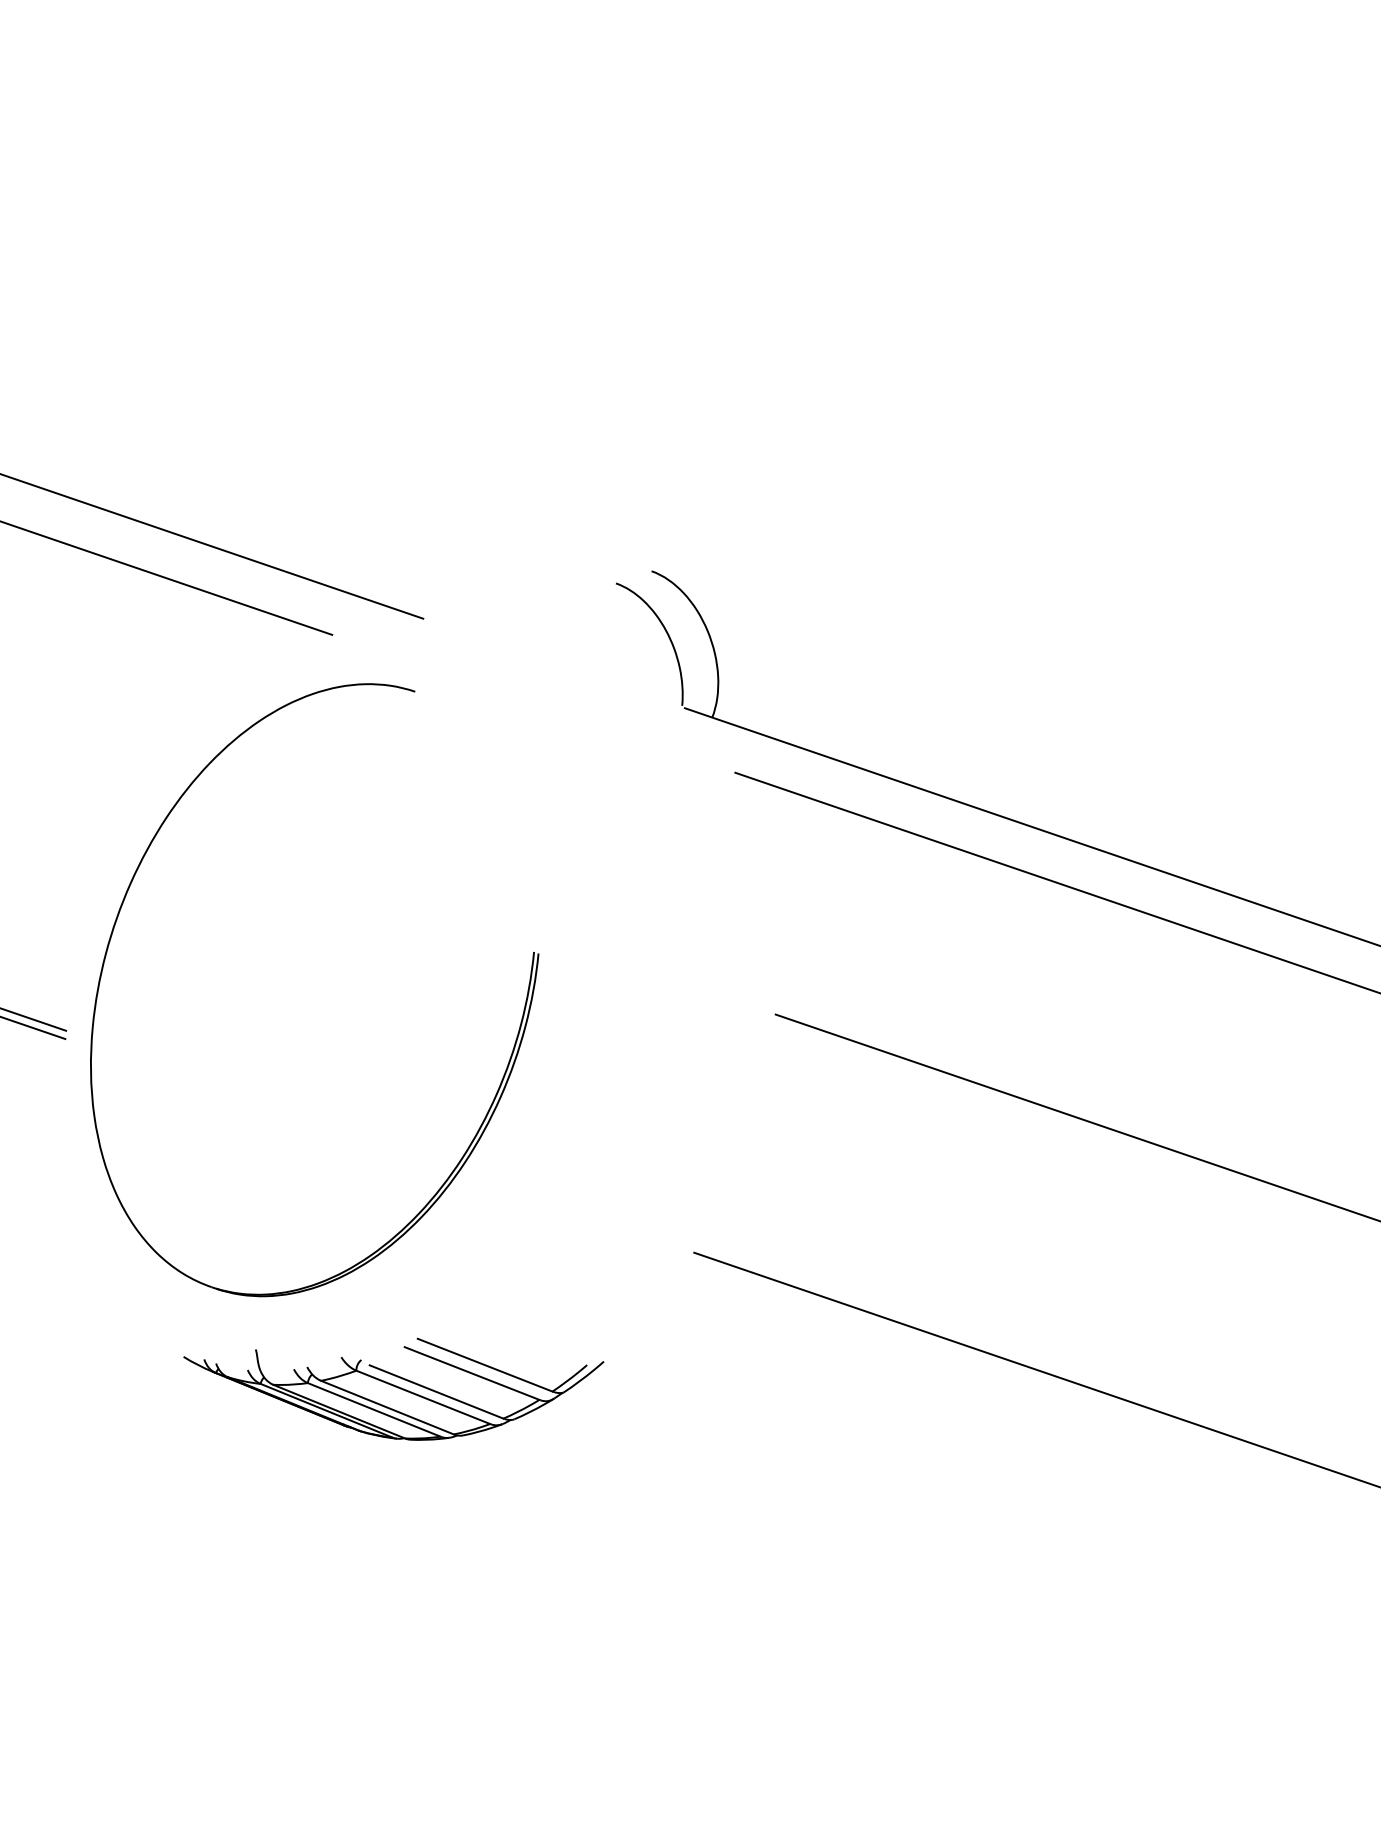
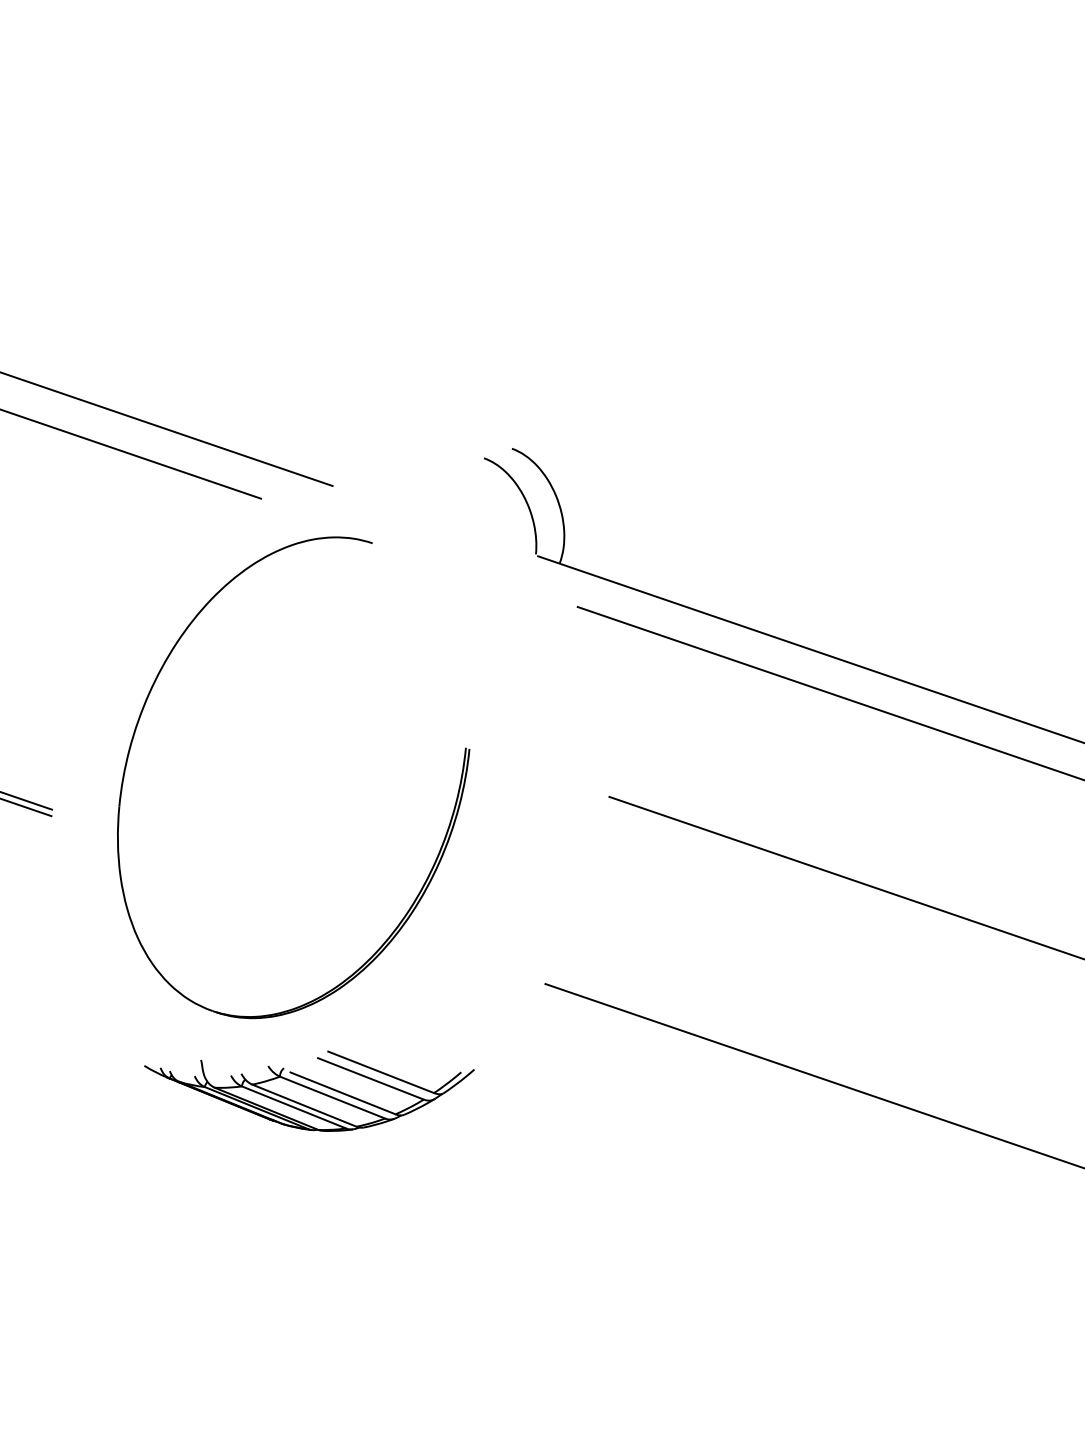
part: (510, 1055) -> (447, 829), moved

